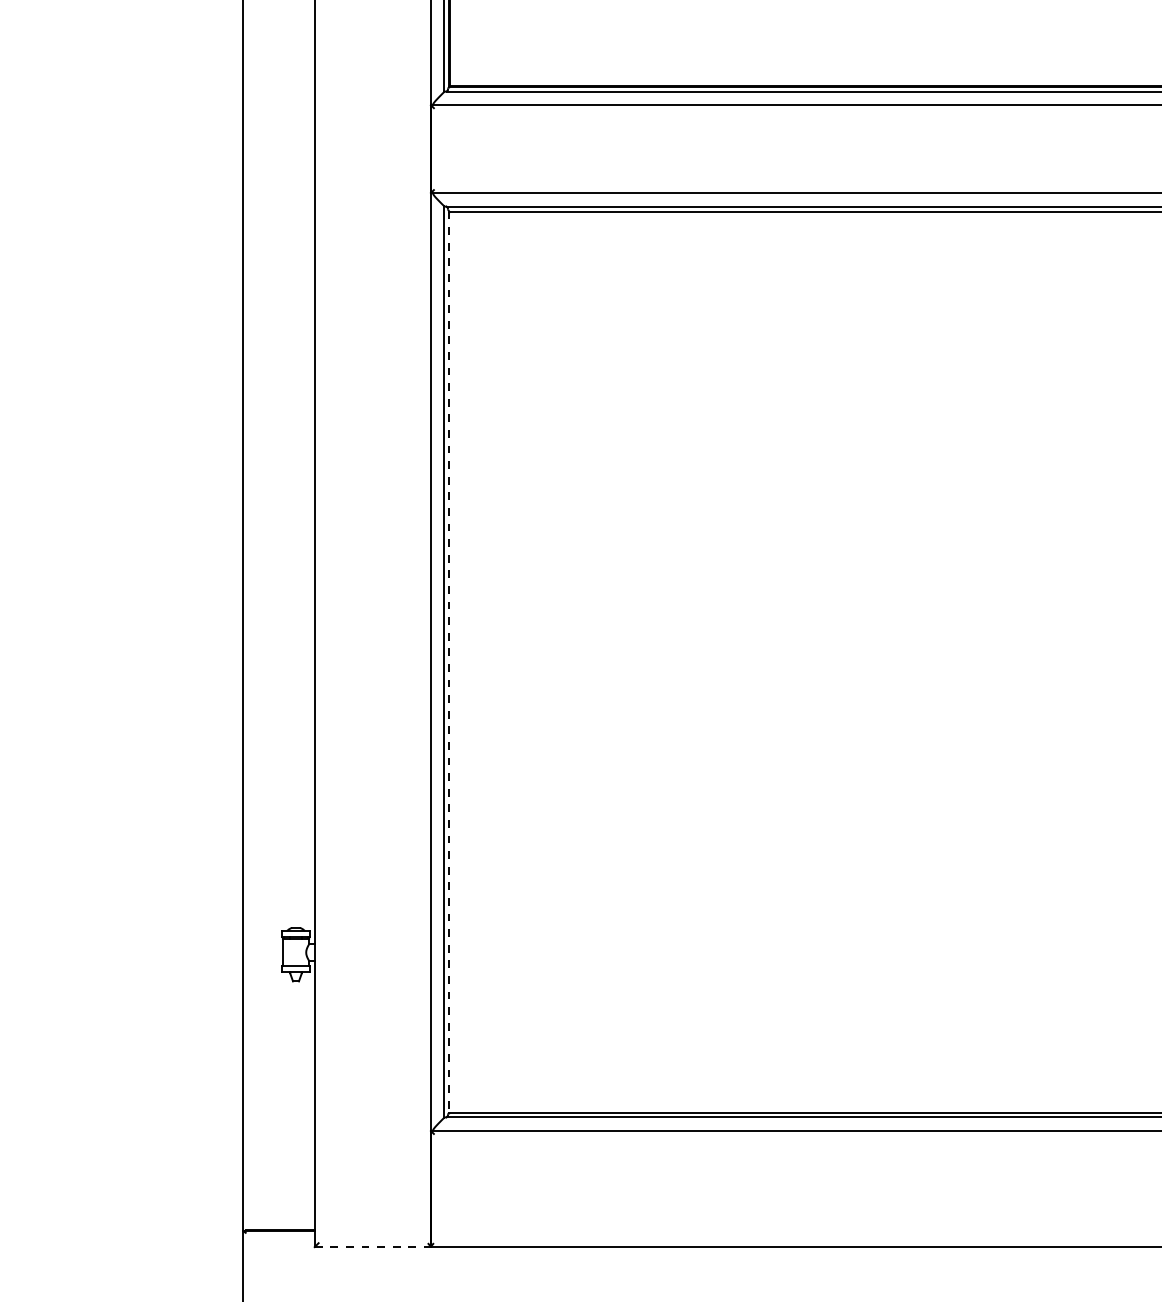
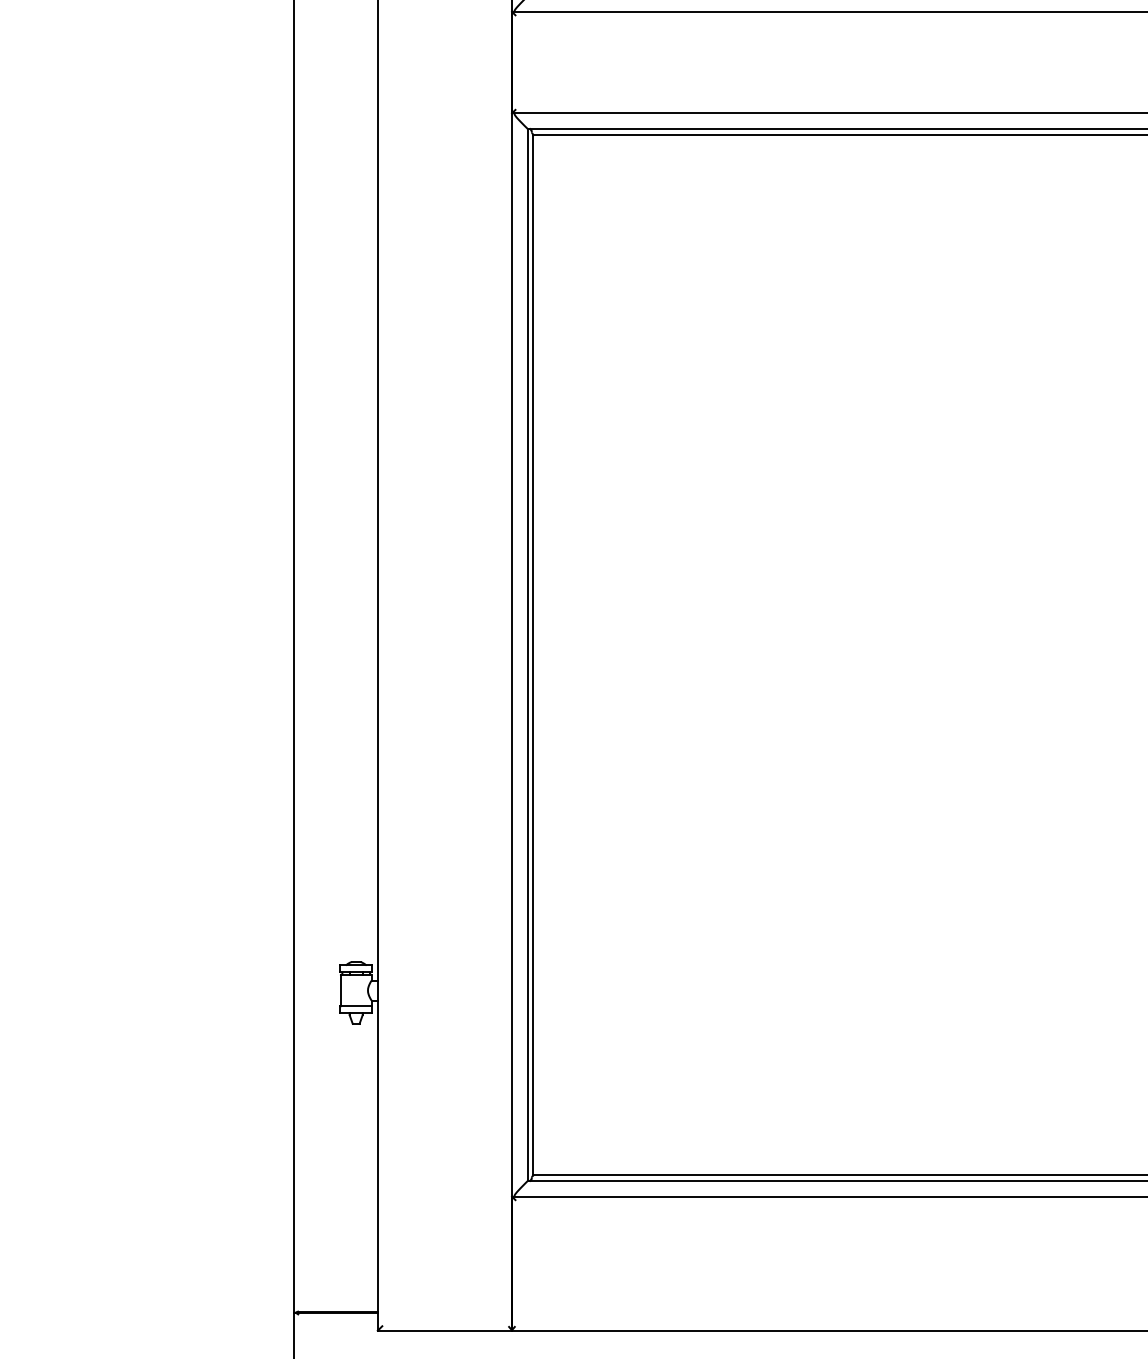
line: (449, 662) -> (533, 655), dashed -> solid
line: (373, 1247) -> (445, 1331), dashed -> solid

